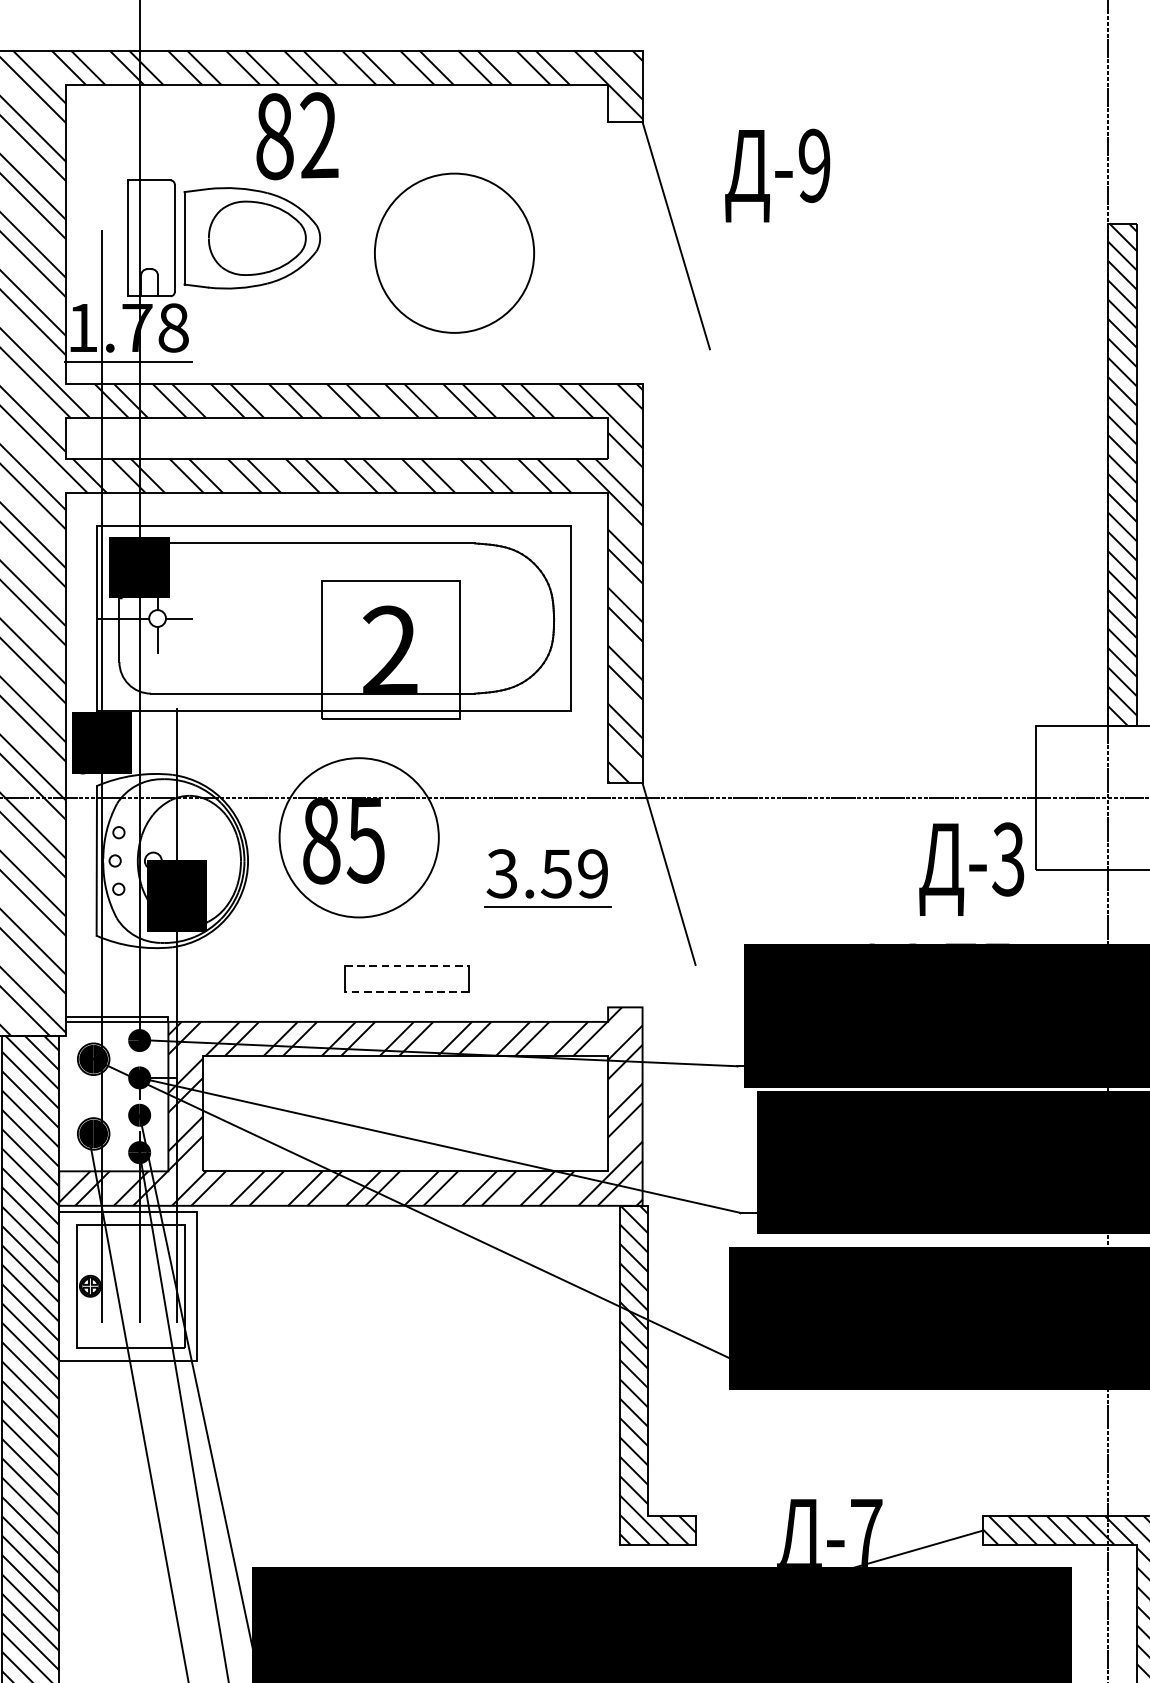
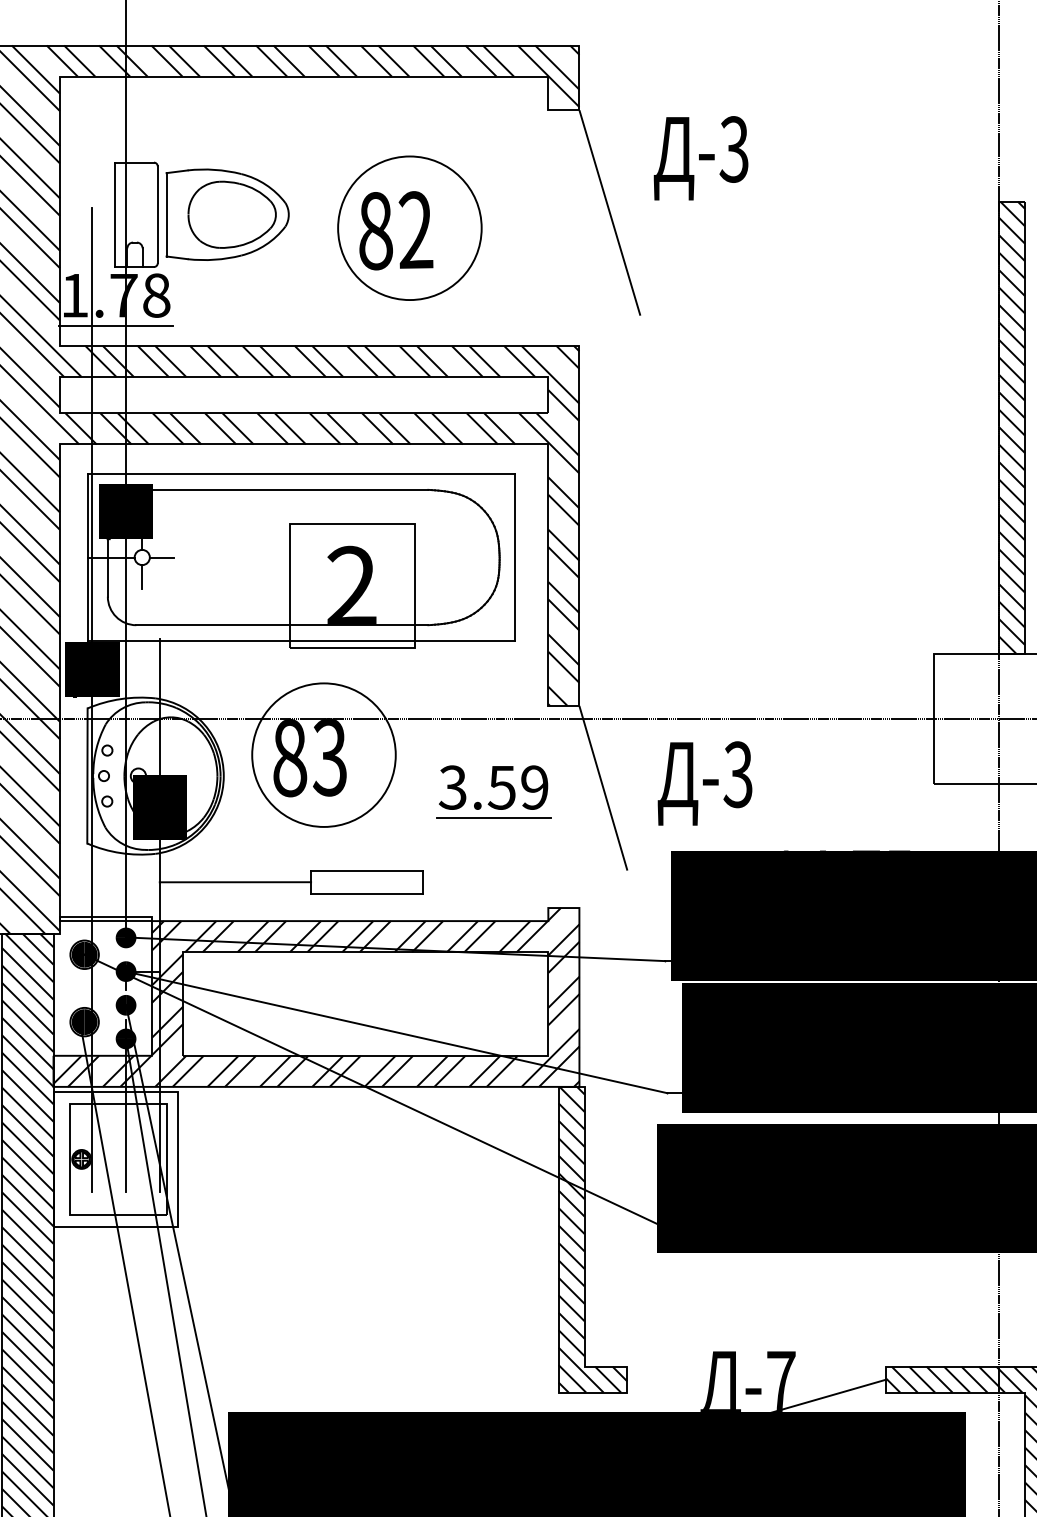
text: (297, 135) -> (396, 230), moved
text: (813, 165) -> (733, 149), -9 -> -3
text: (365, 840) -> (329, 757), 85 -> 83
text: (971, 869) -> (704, 783), moved
line: (407, 965) -> (367, 870), dashed -> solid
line: (261, 979) -> (235, 882), added
line: (406, 991) -> (366, 893), dashed -> solid

